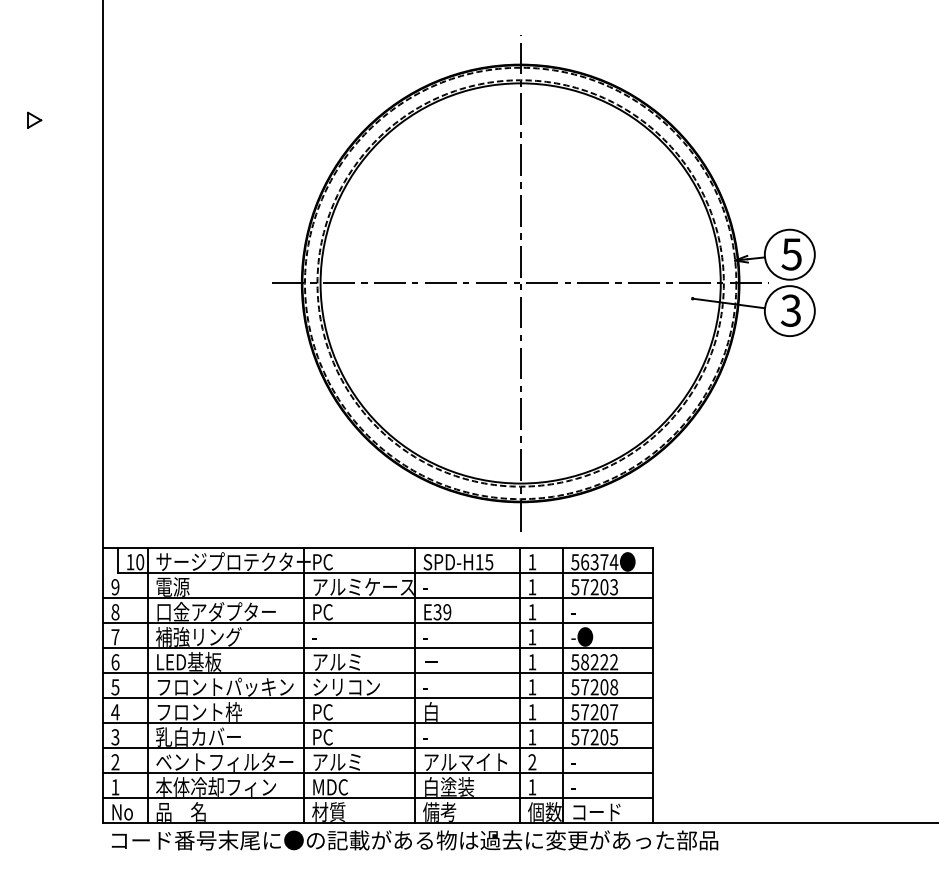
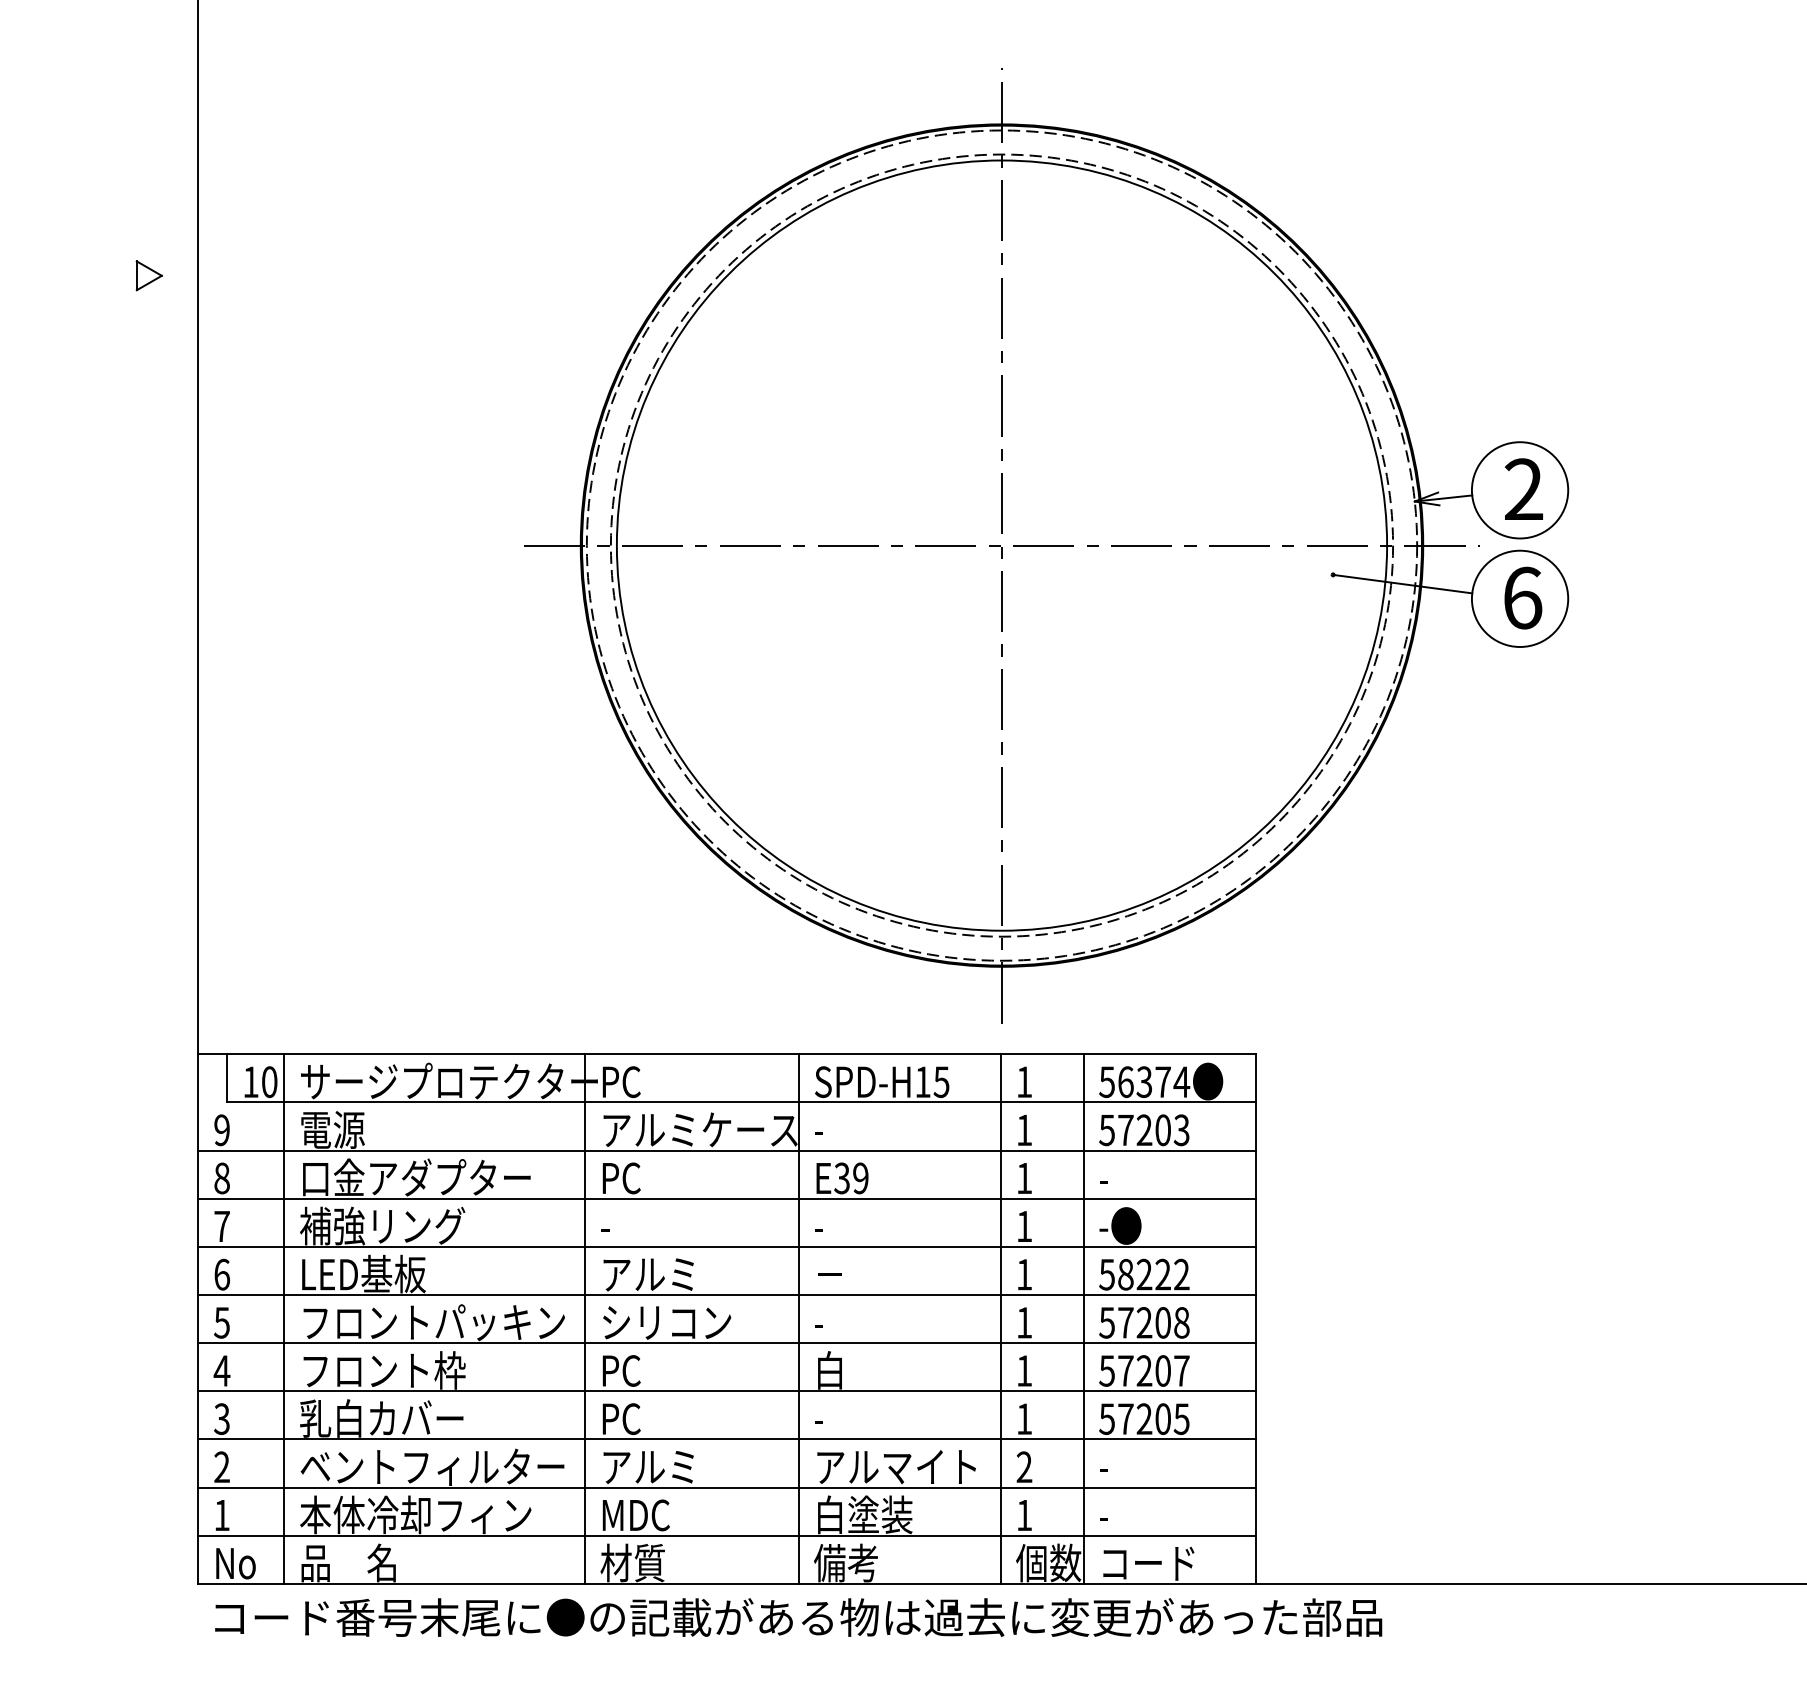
part: (34, 119) -> (149, 274), moved
text: (791, 254) -> (1523, 489), 5 -> 2
text: (790, 310) -> (1521, 597), 3 -> 6

